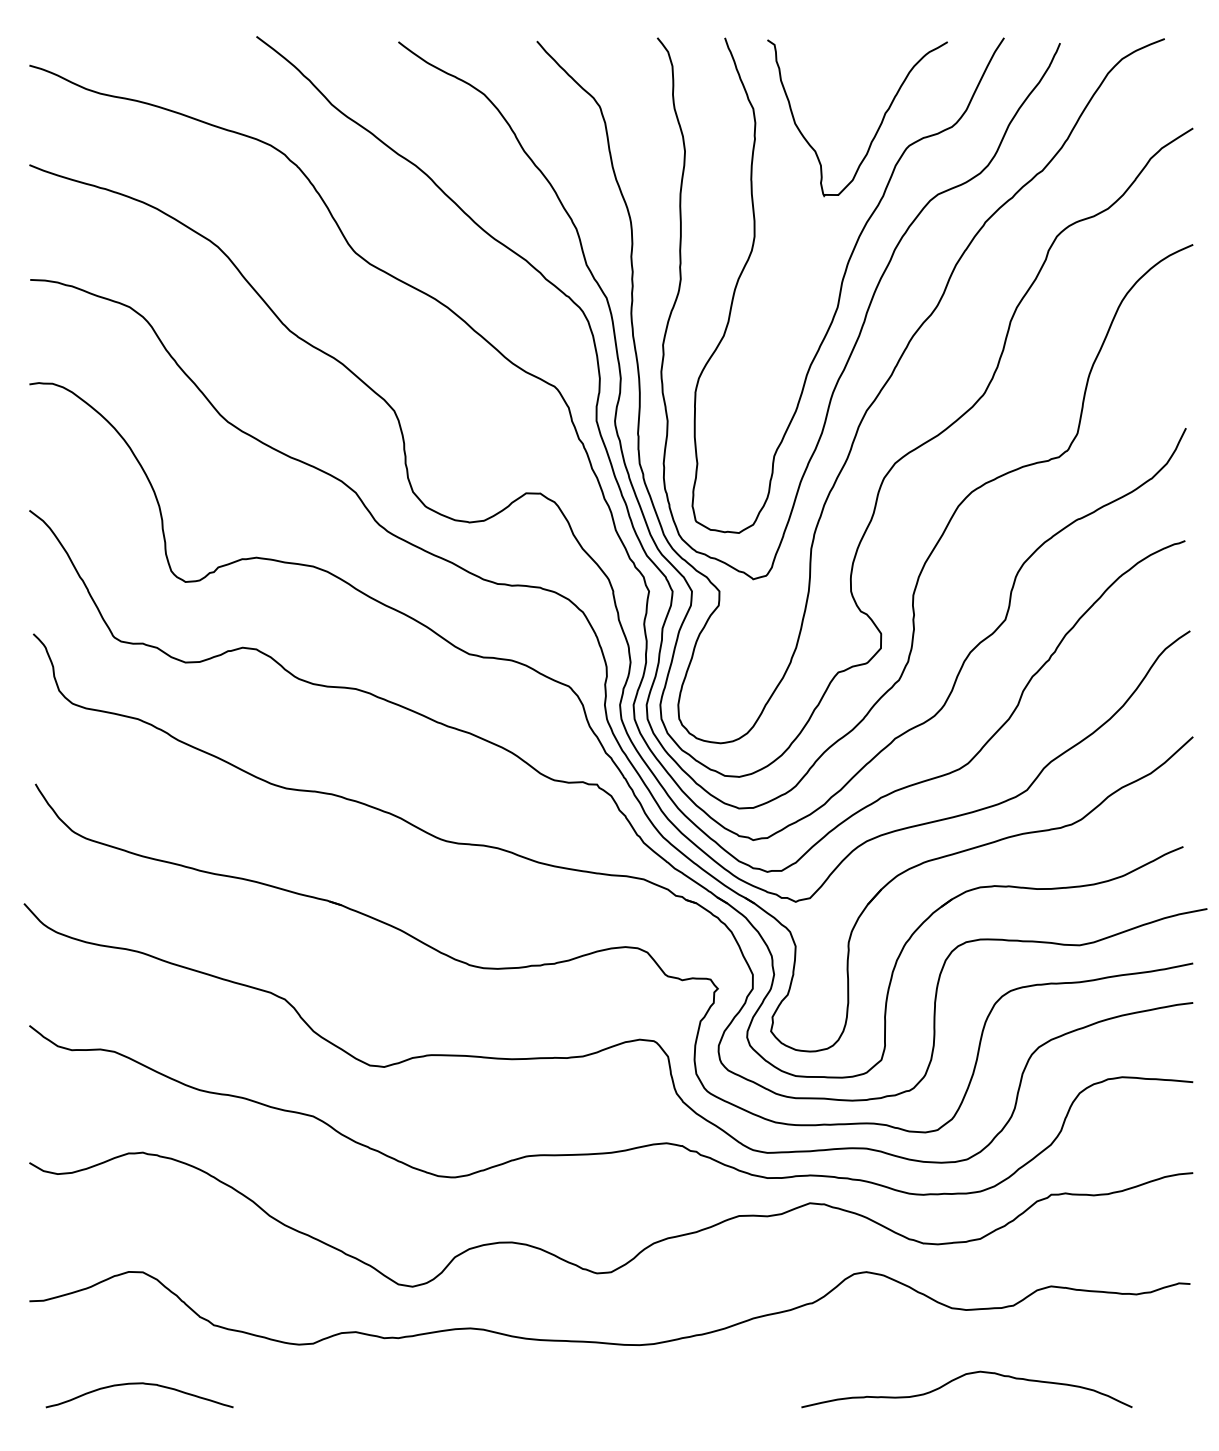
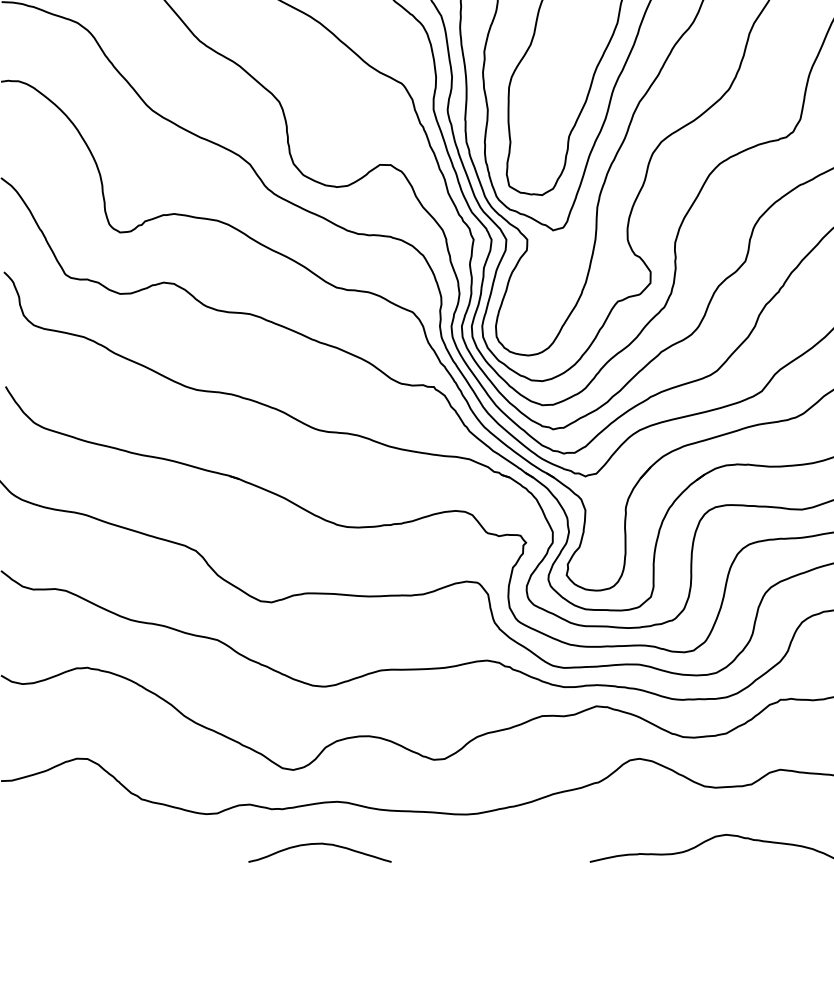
curve: (139, 1384) -> (319, 844), moved

